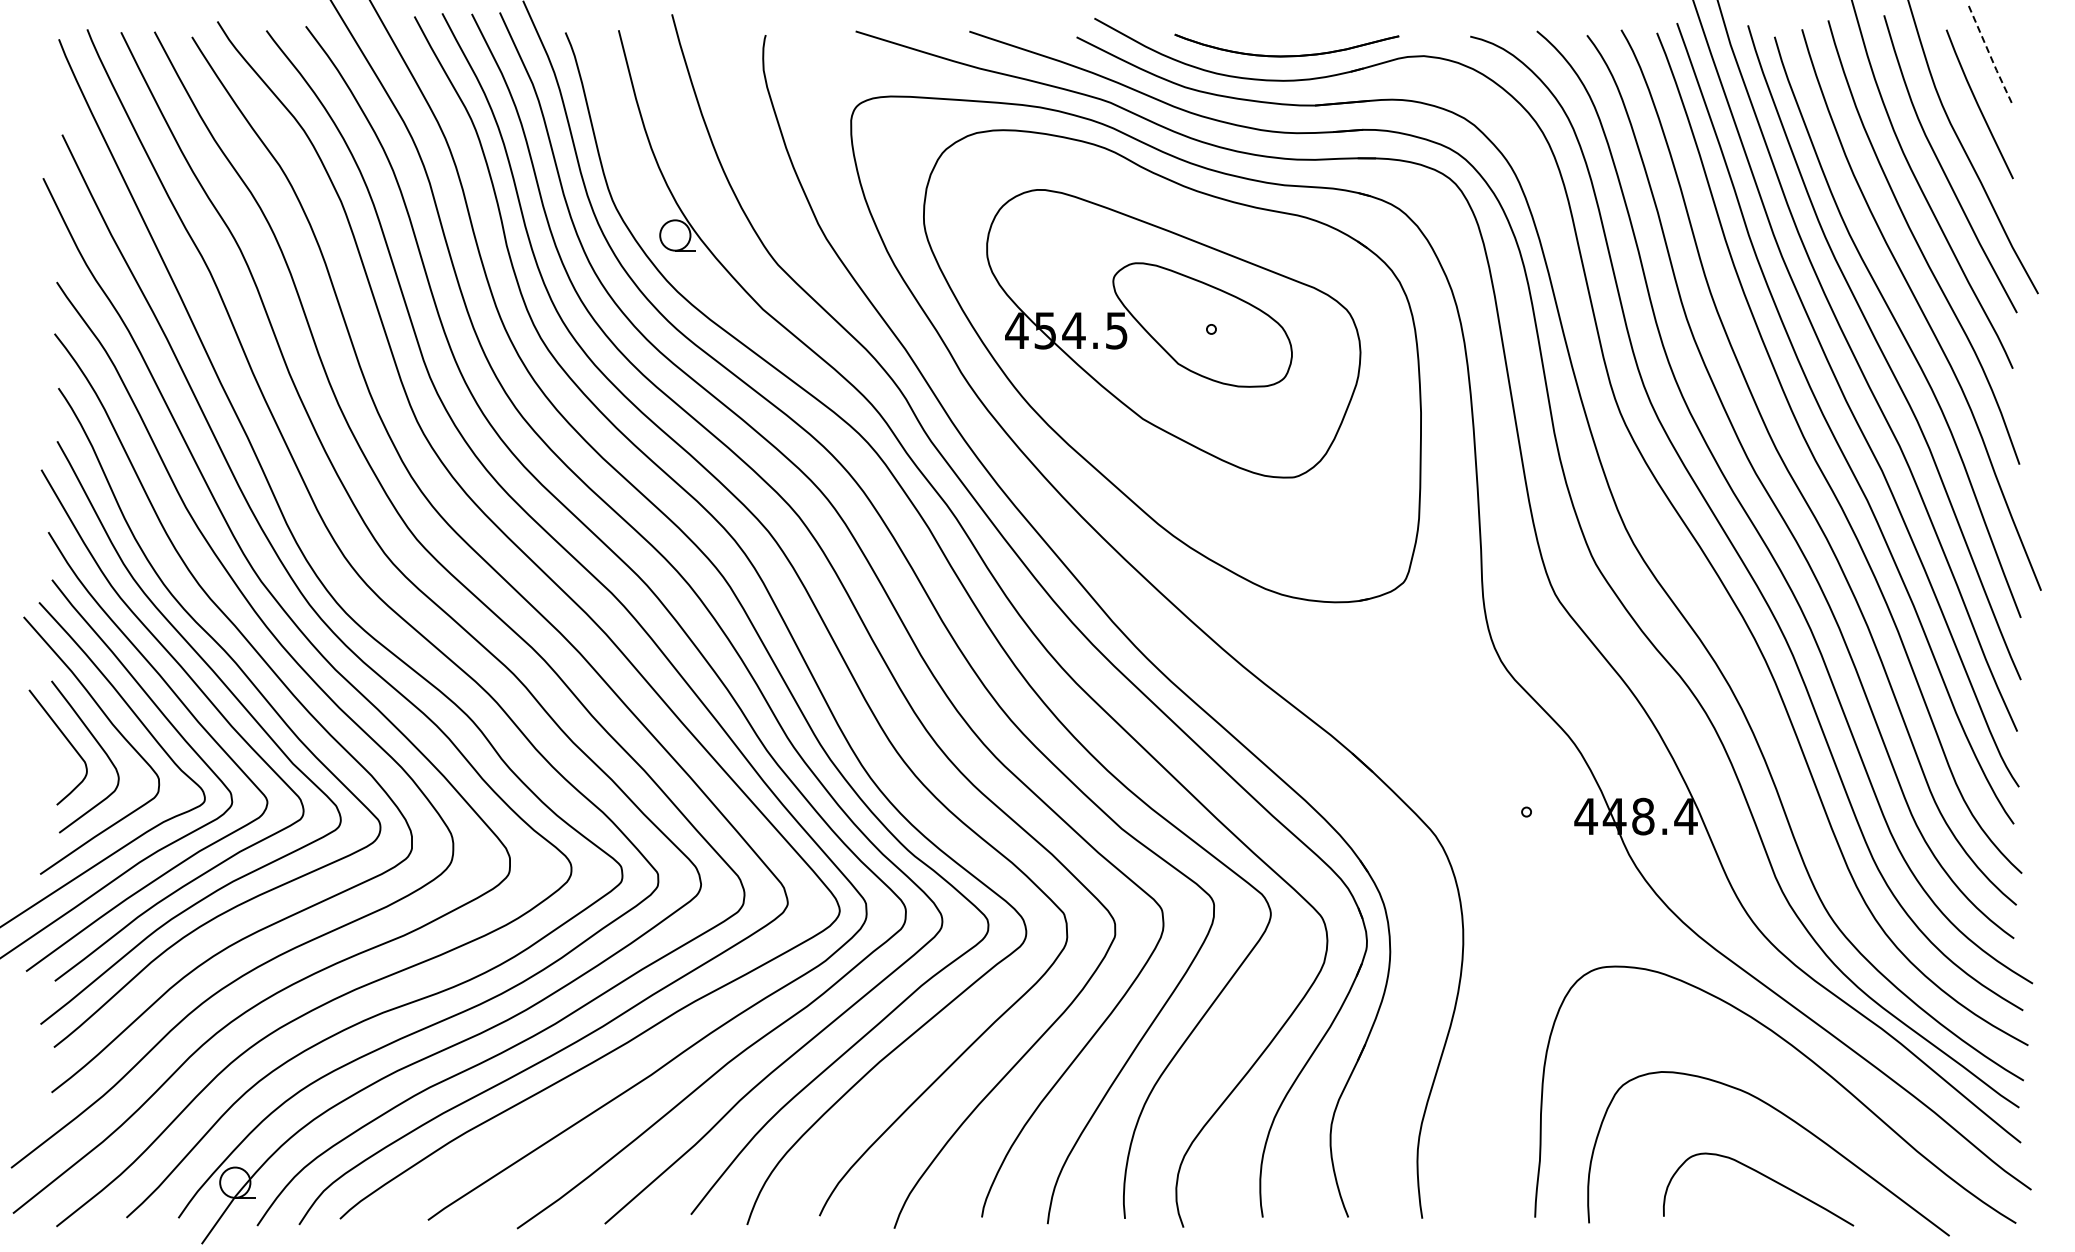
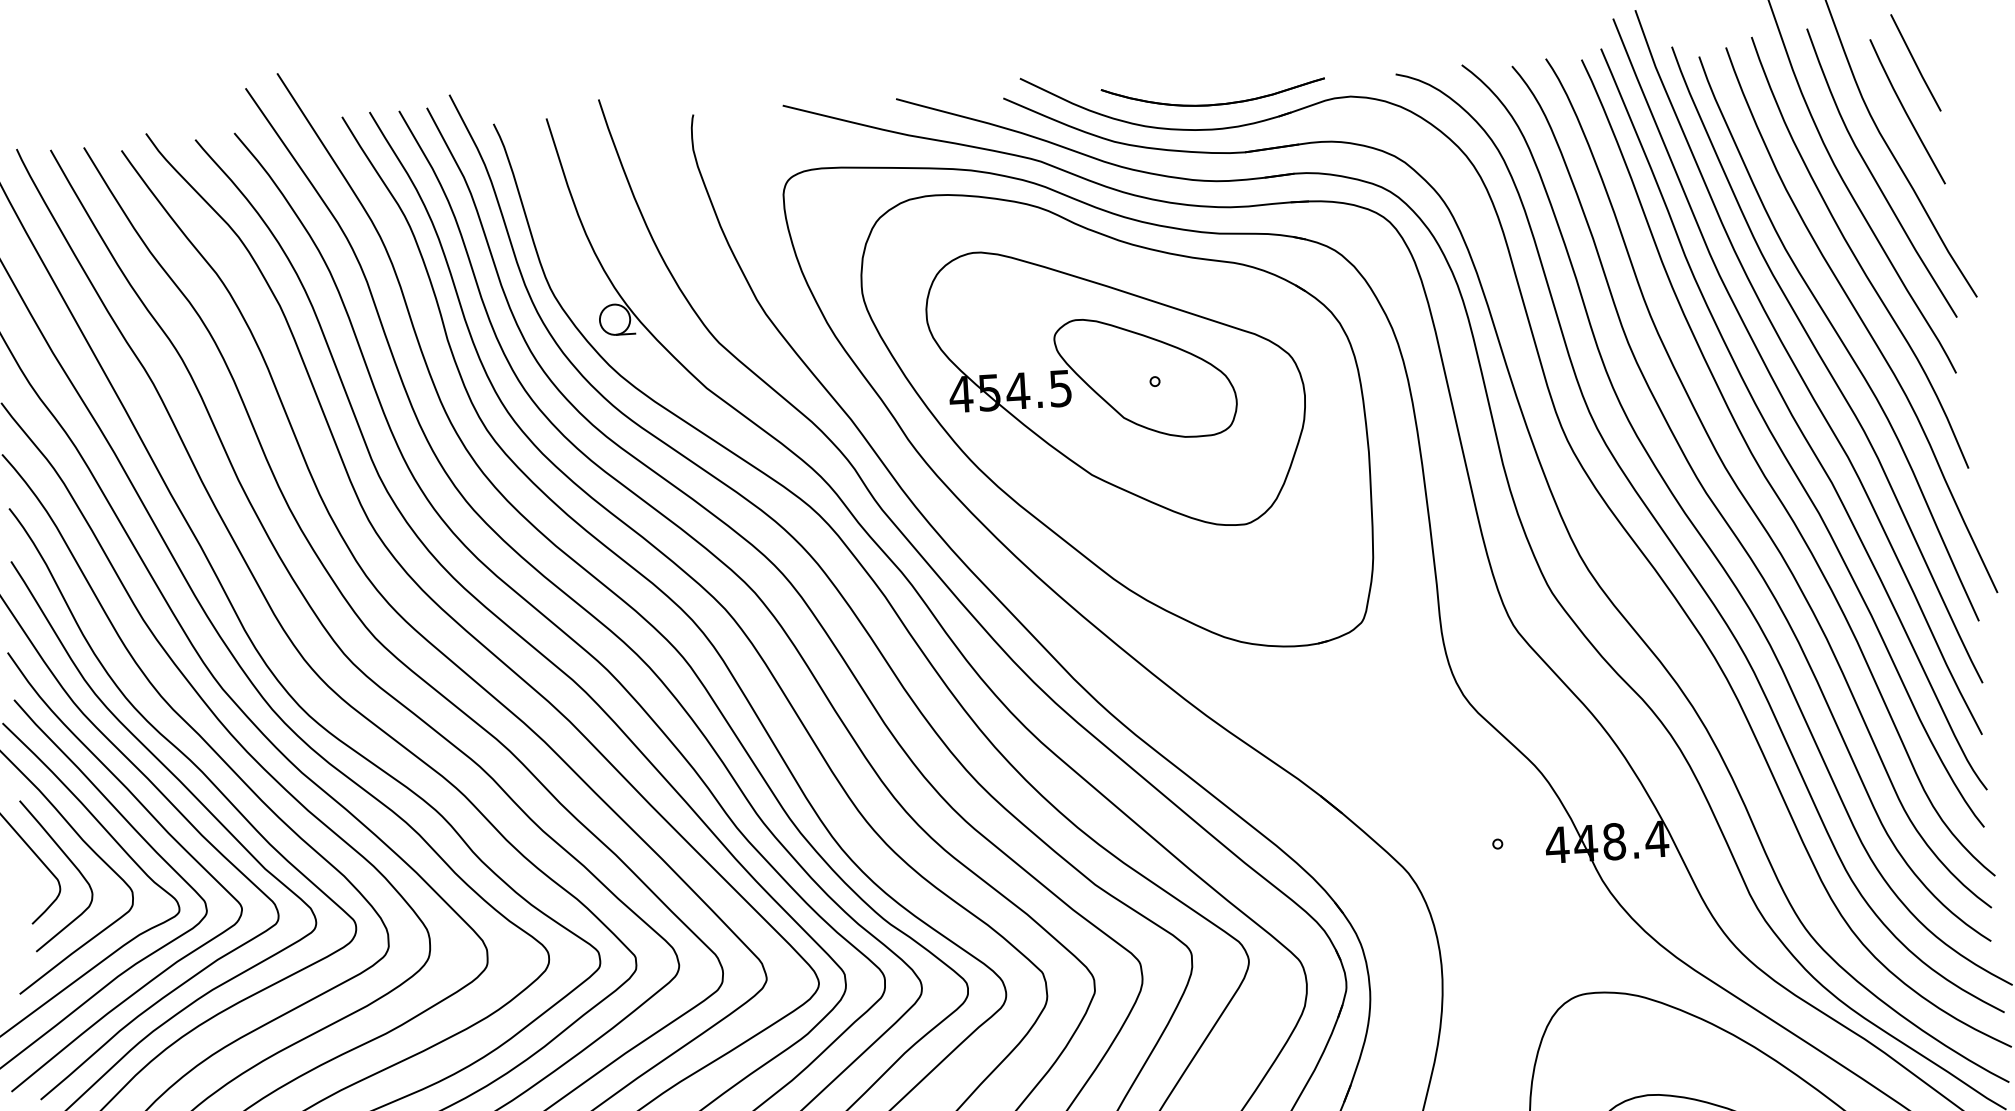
line: (1990, 56) -> (1915, 63), dashed -> solid

